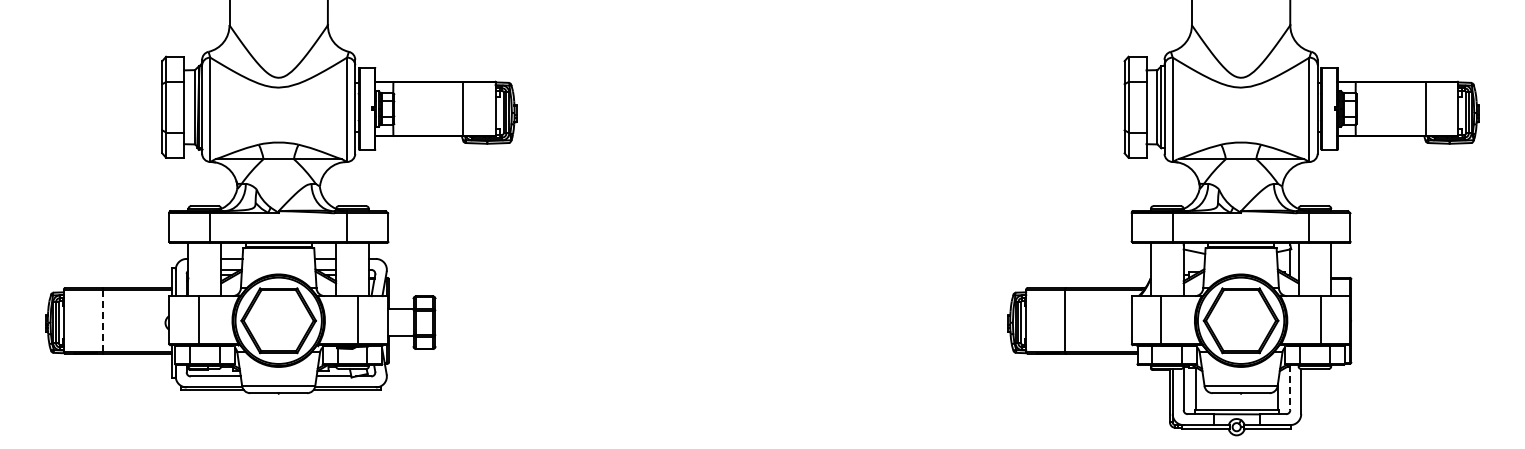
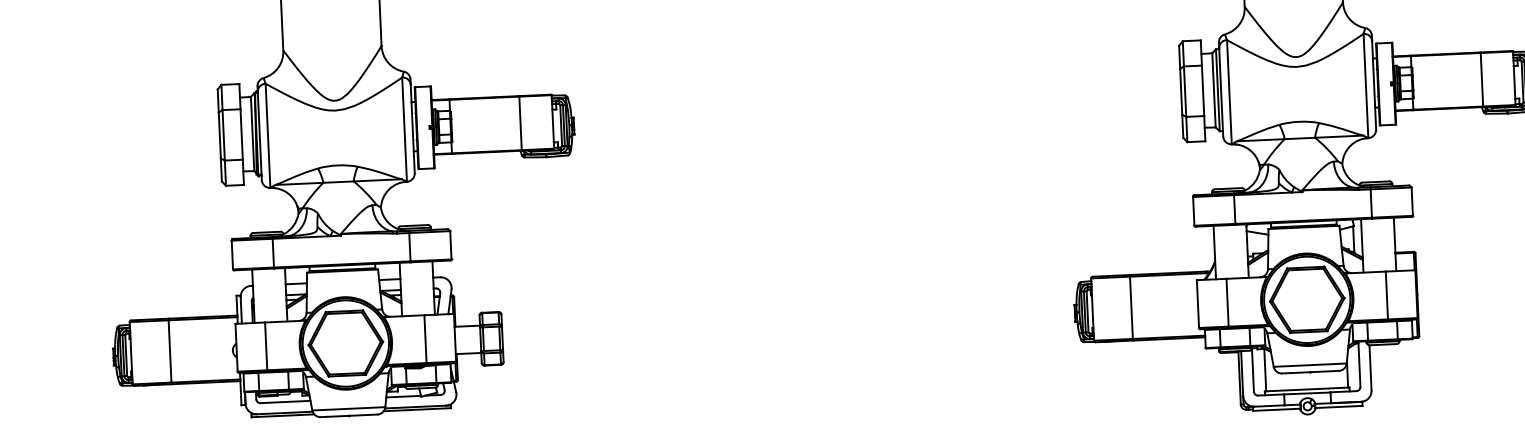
line: (102, 320) -> (169, 351), dashed -> solid
line: (1290, 388) -> (1359, 365), dashed -> solid

